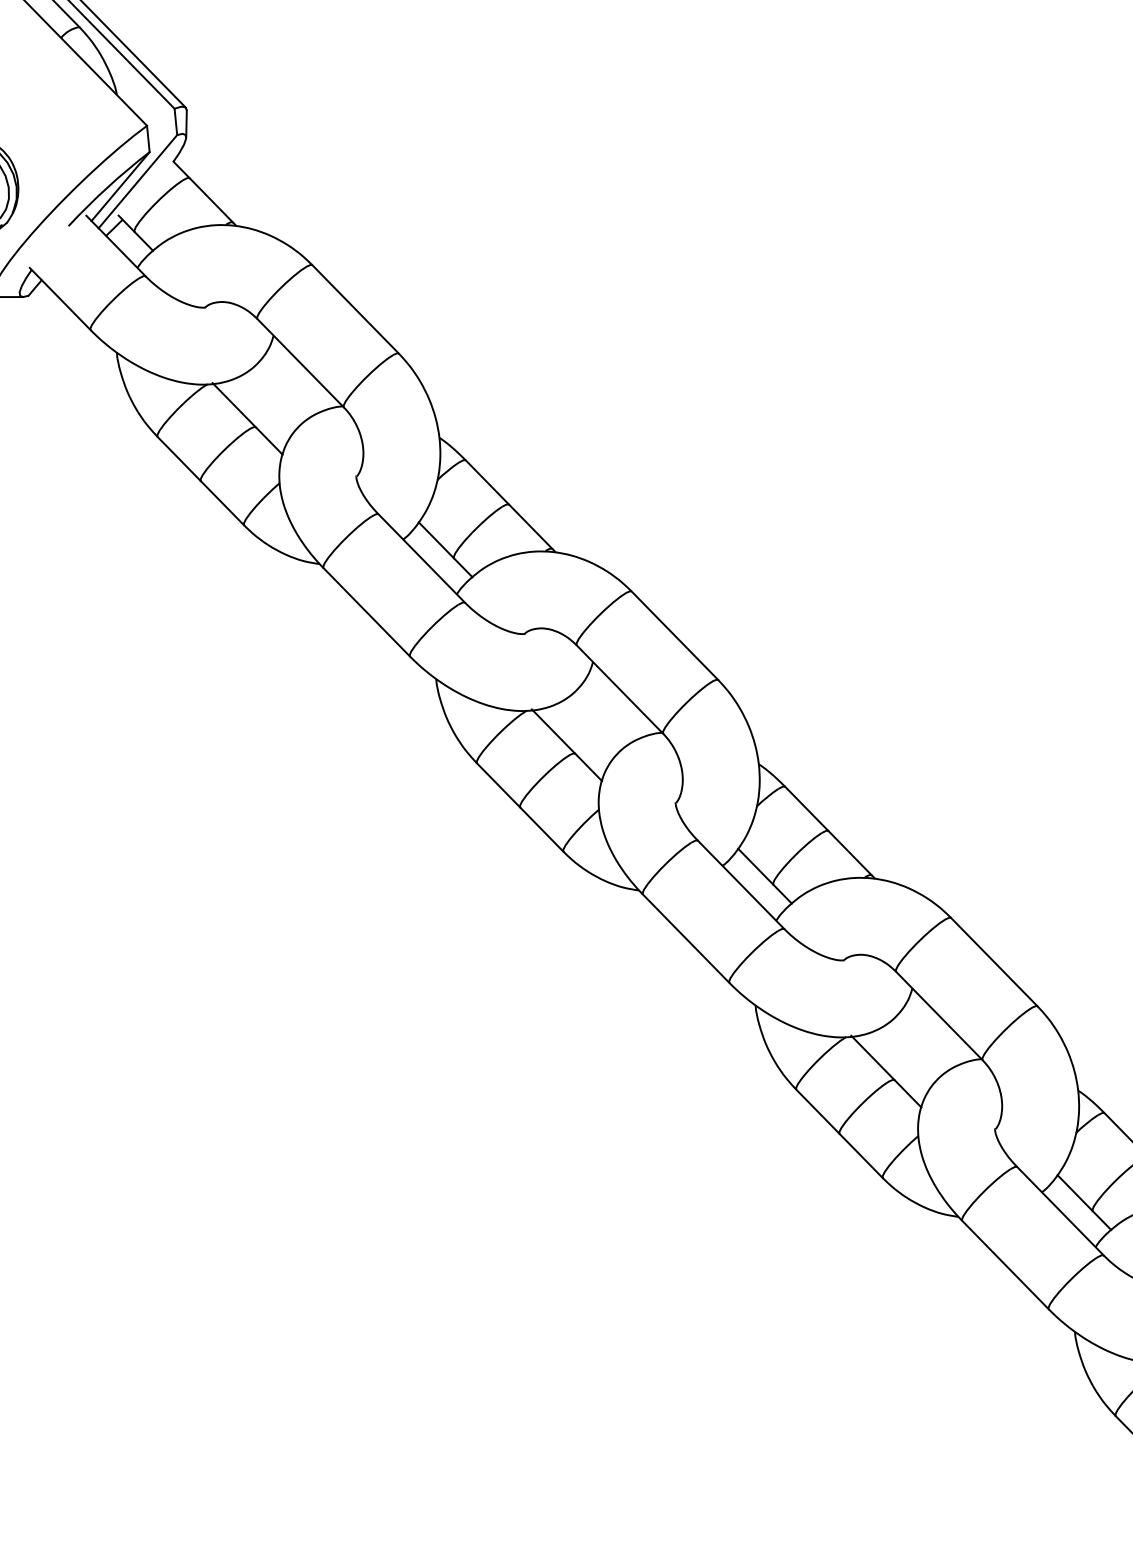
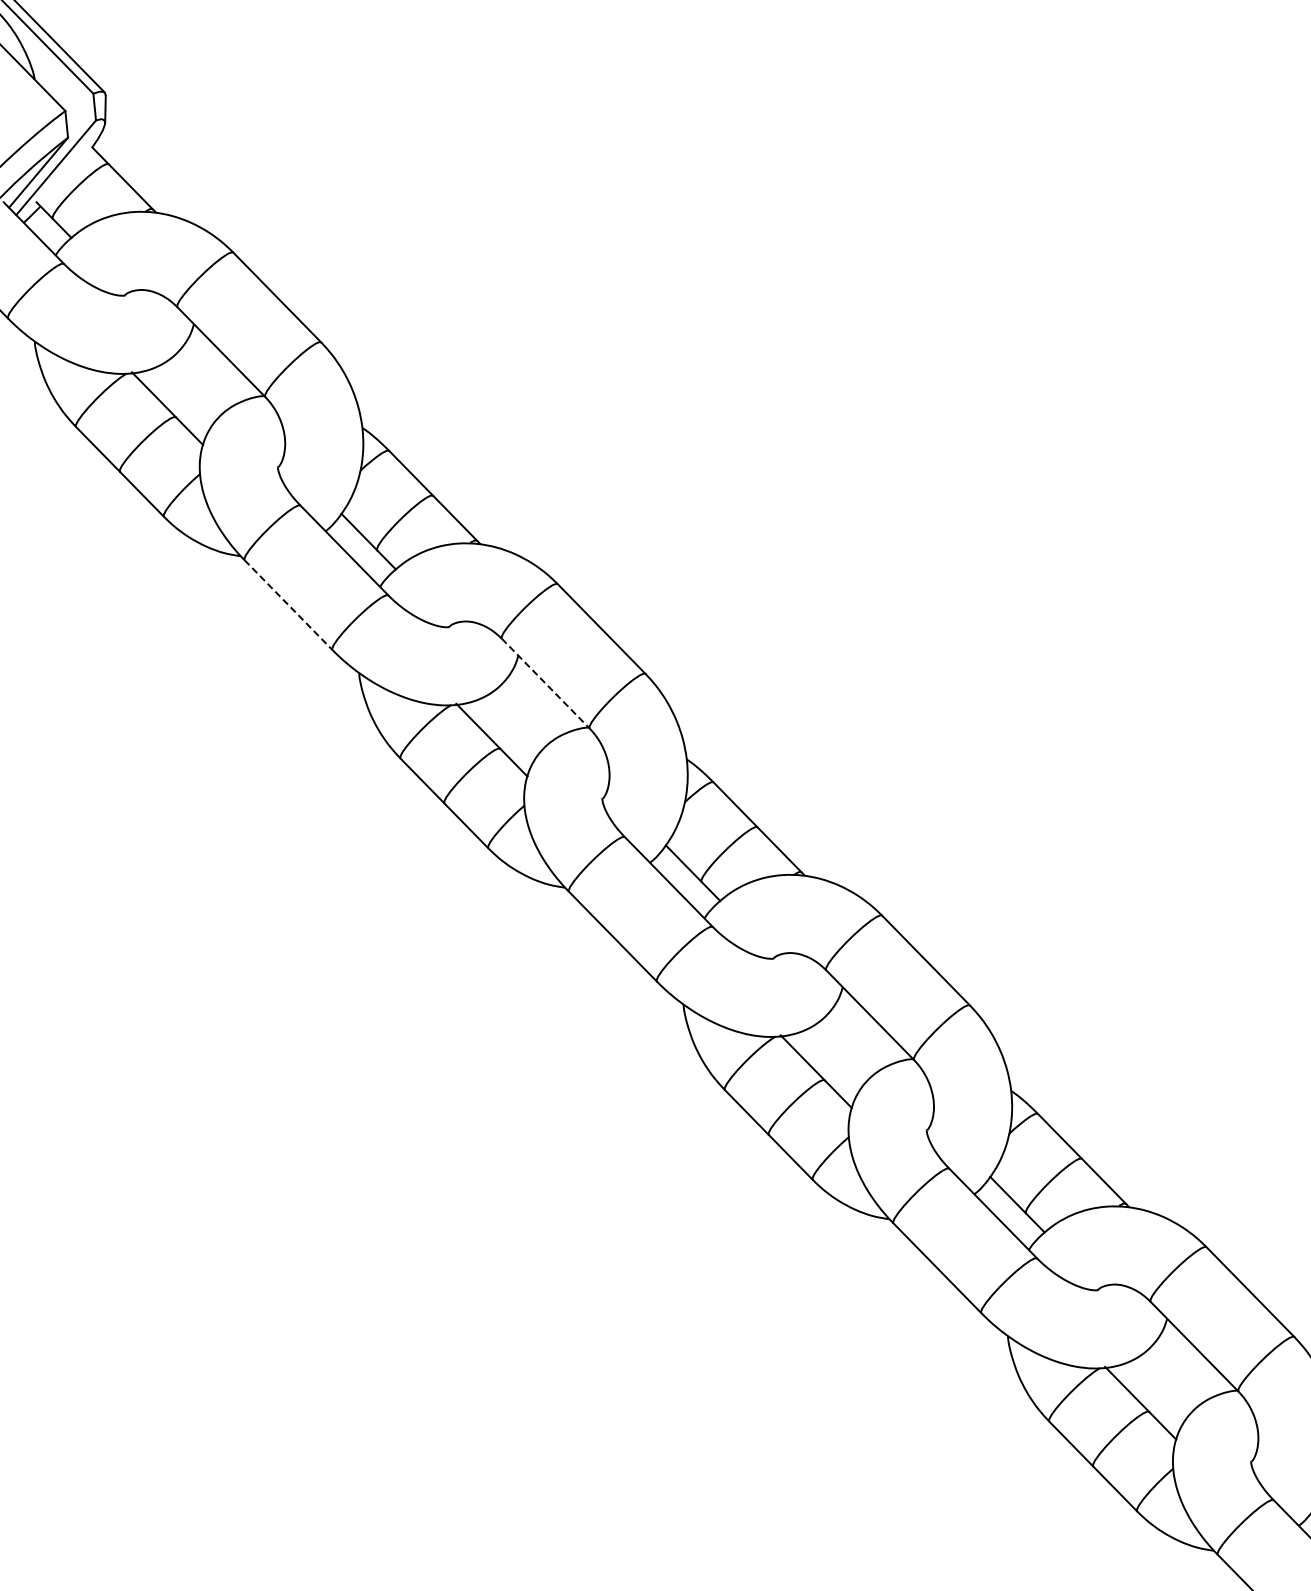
line: (366, 612) -> (288, 605), solid -> dashed
line: (619, 689) -> (545, 683), solid -> dashed

